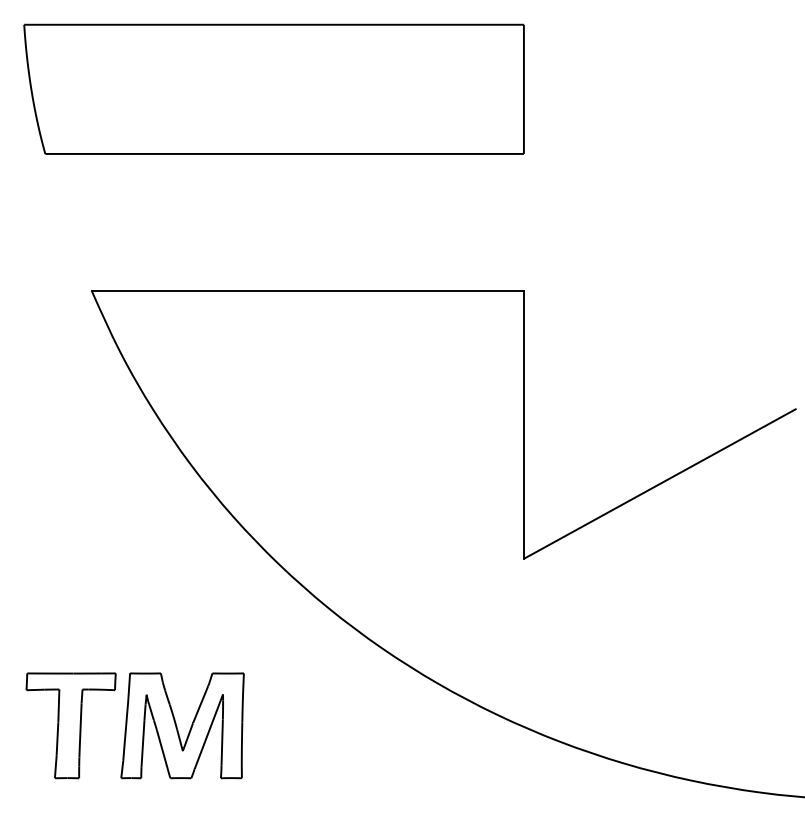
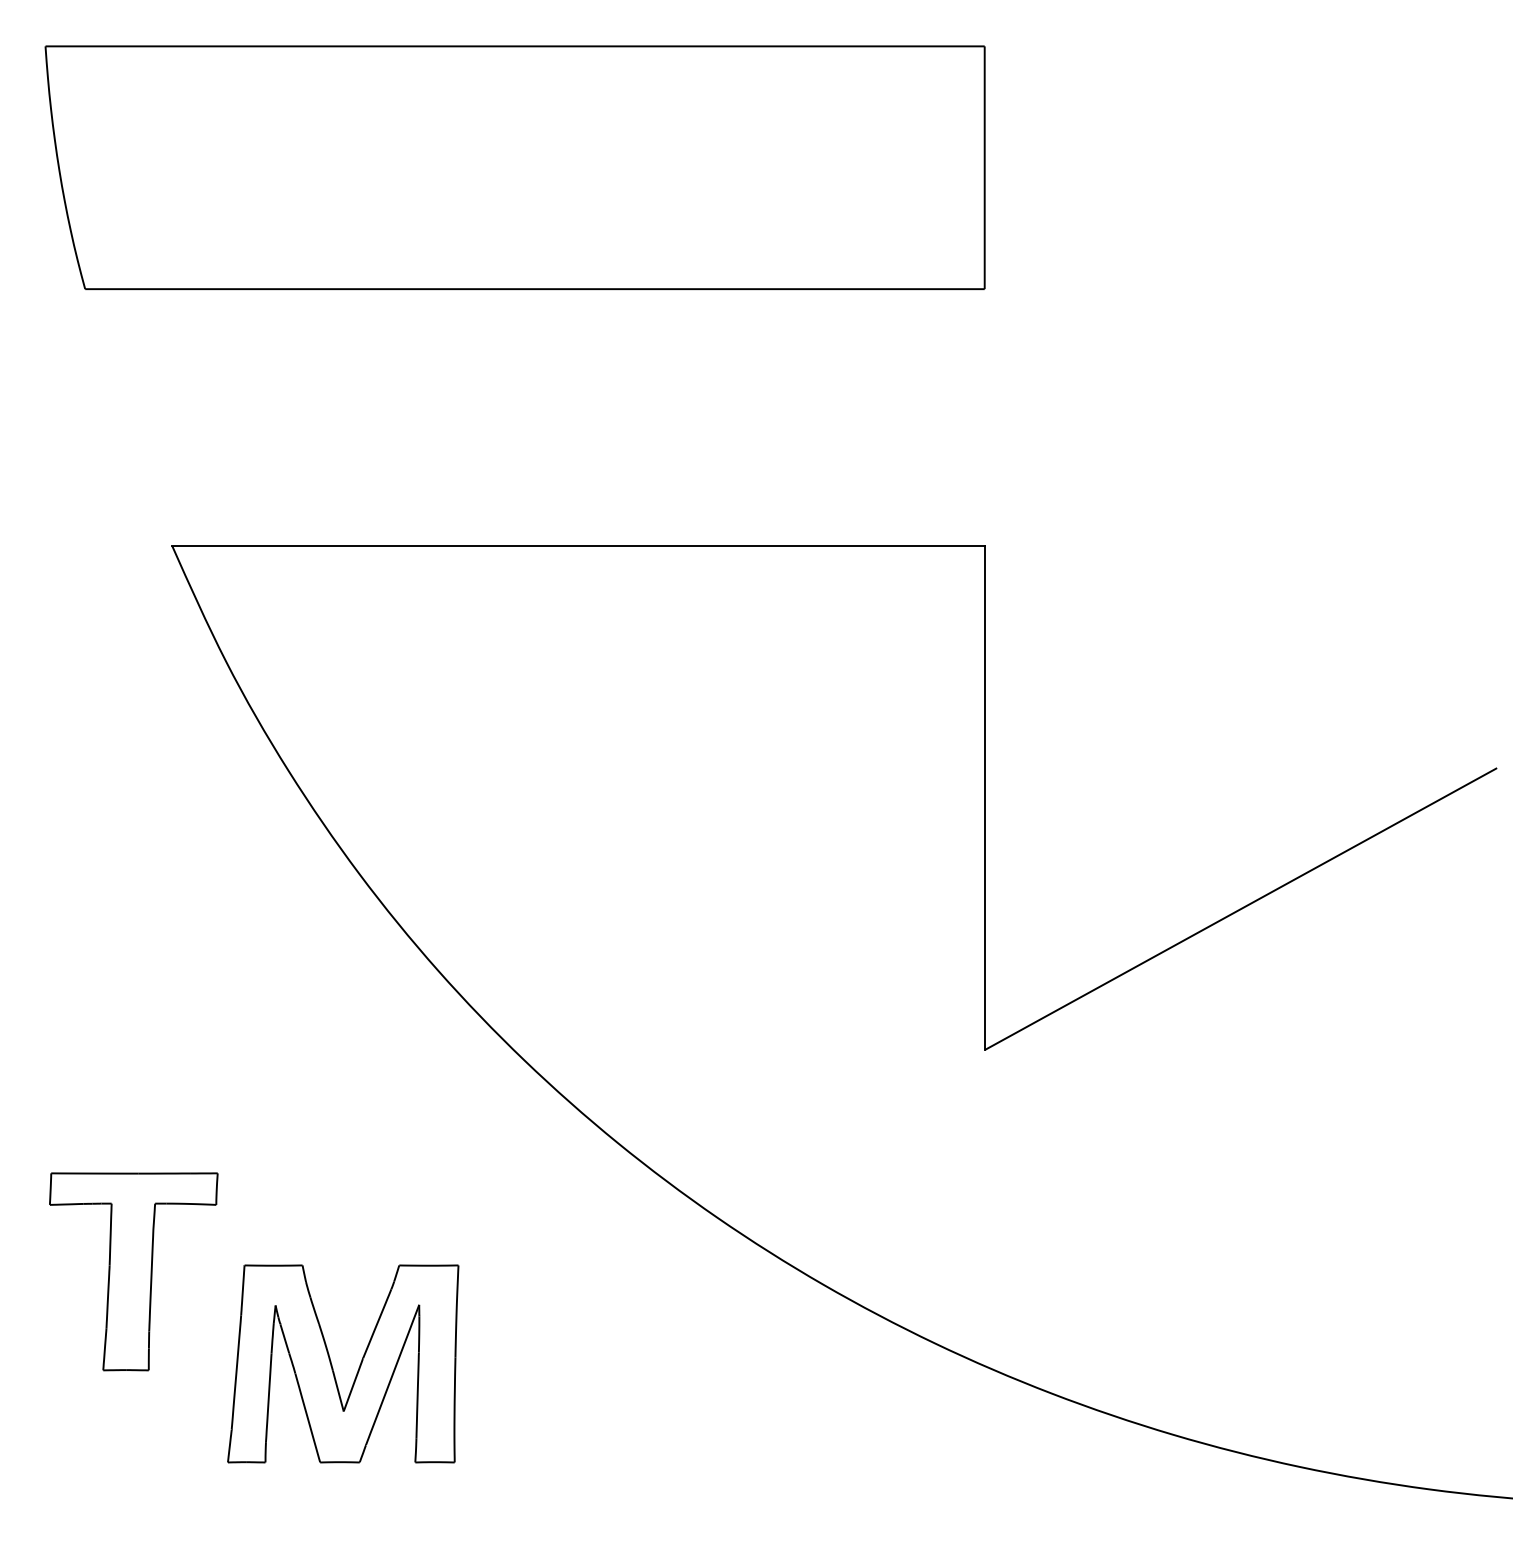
part: (70, 725) -> (132, 1271), moved

